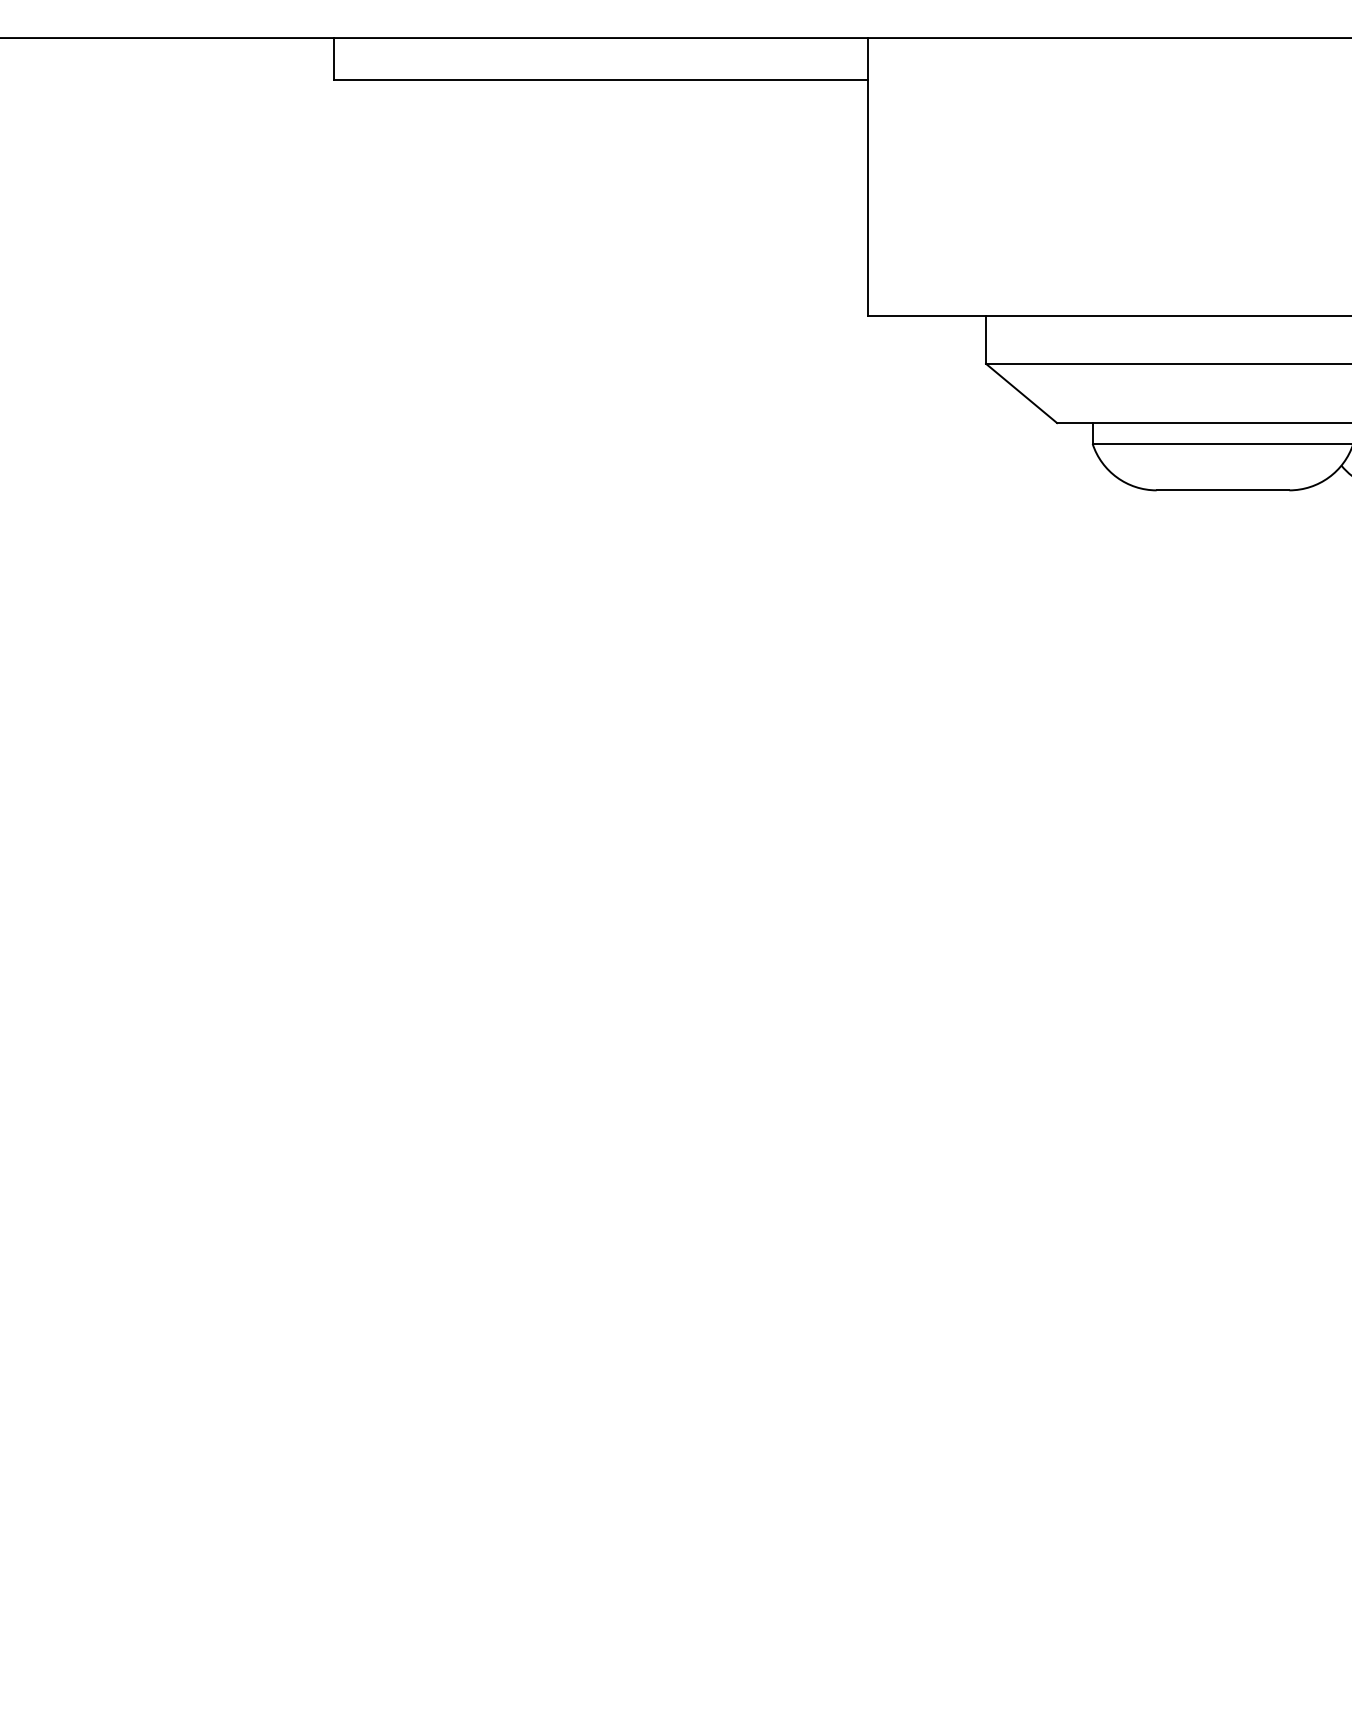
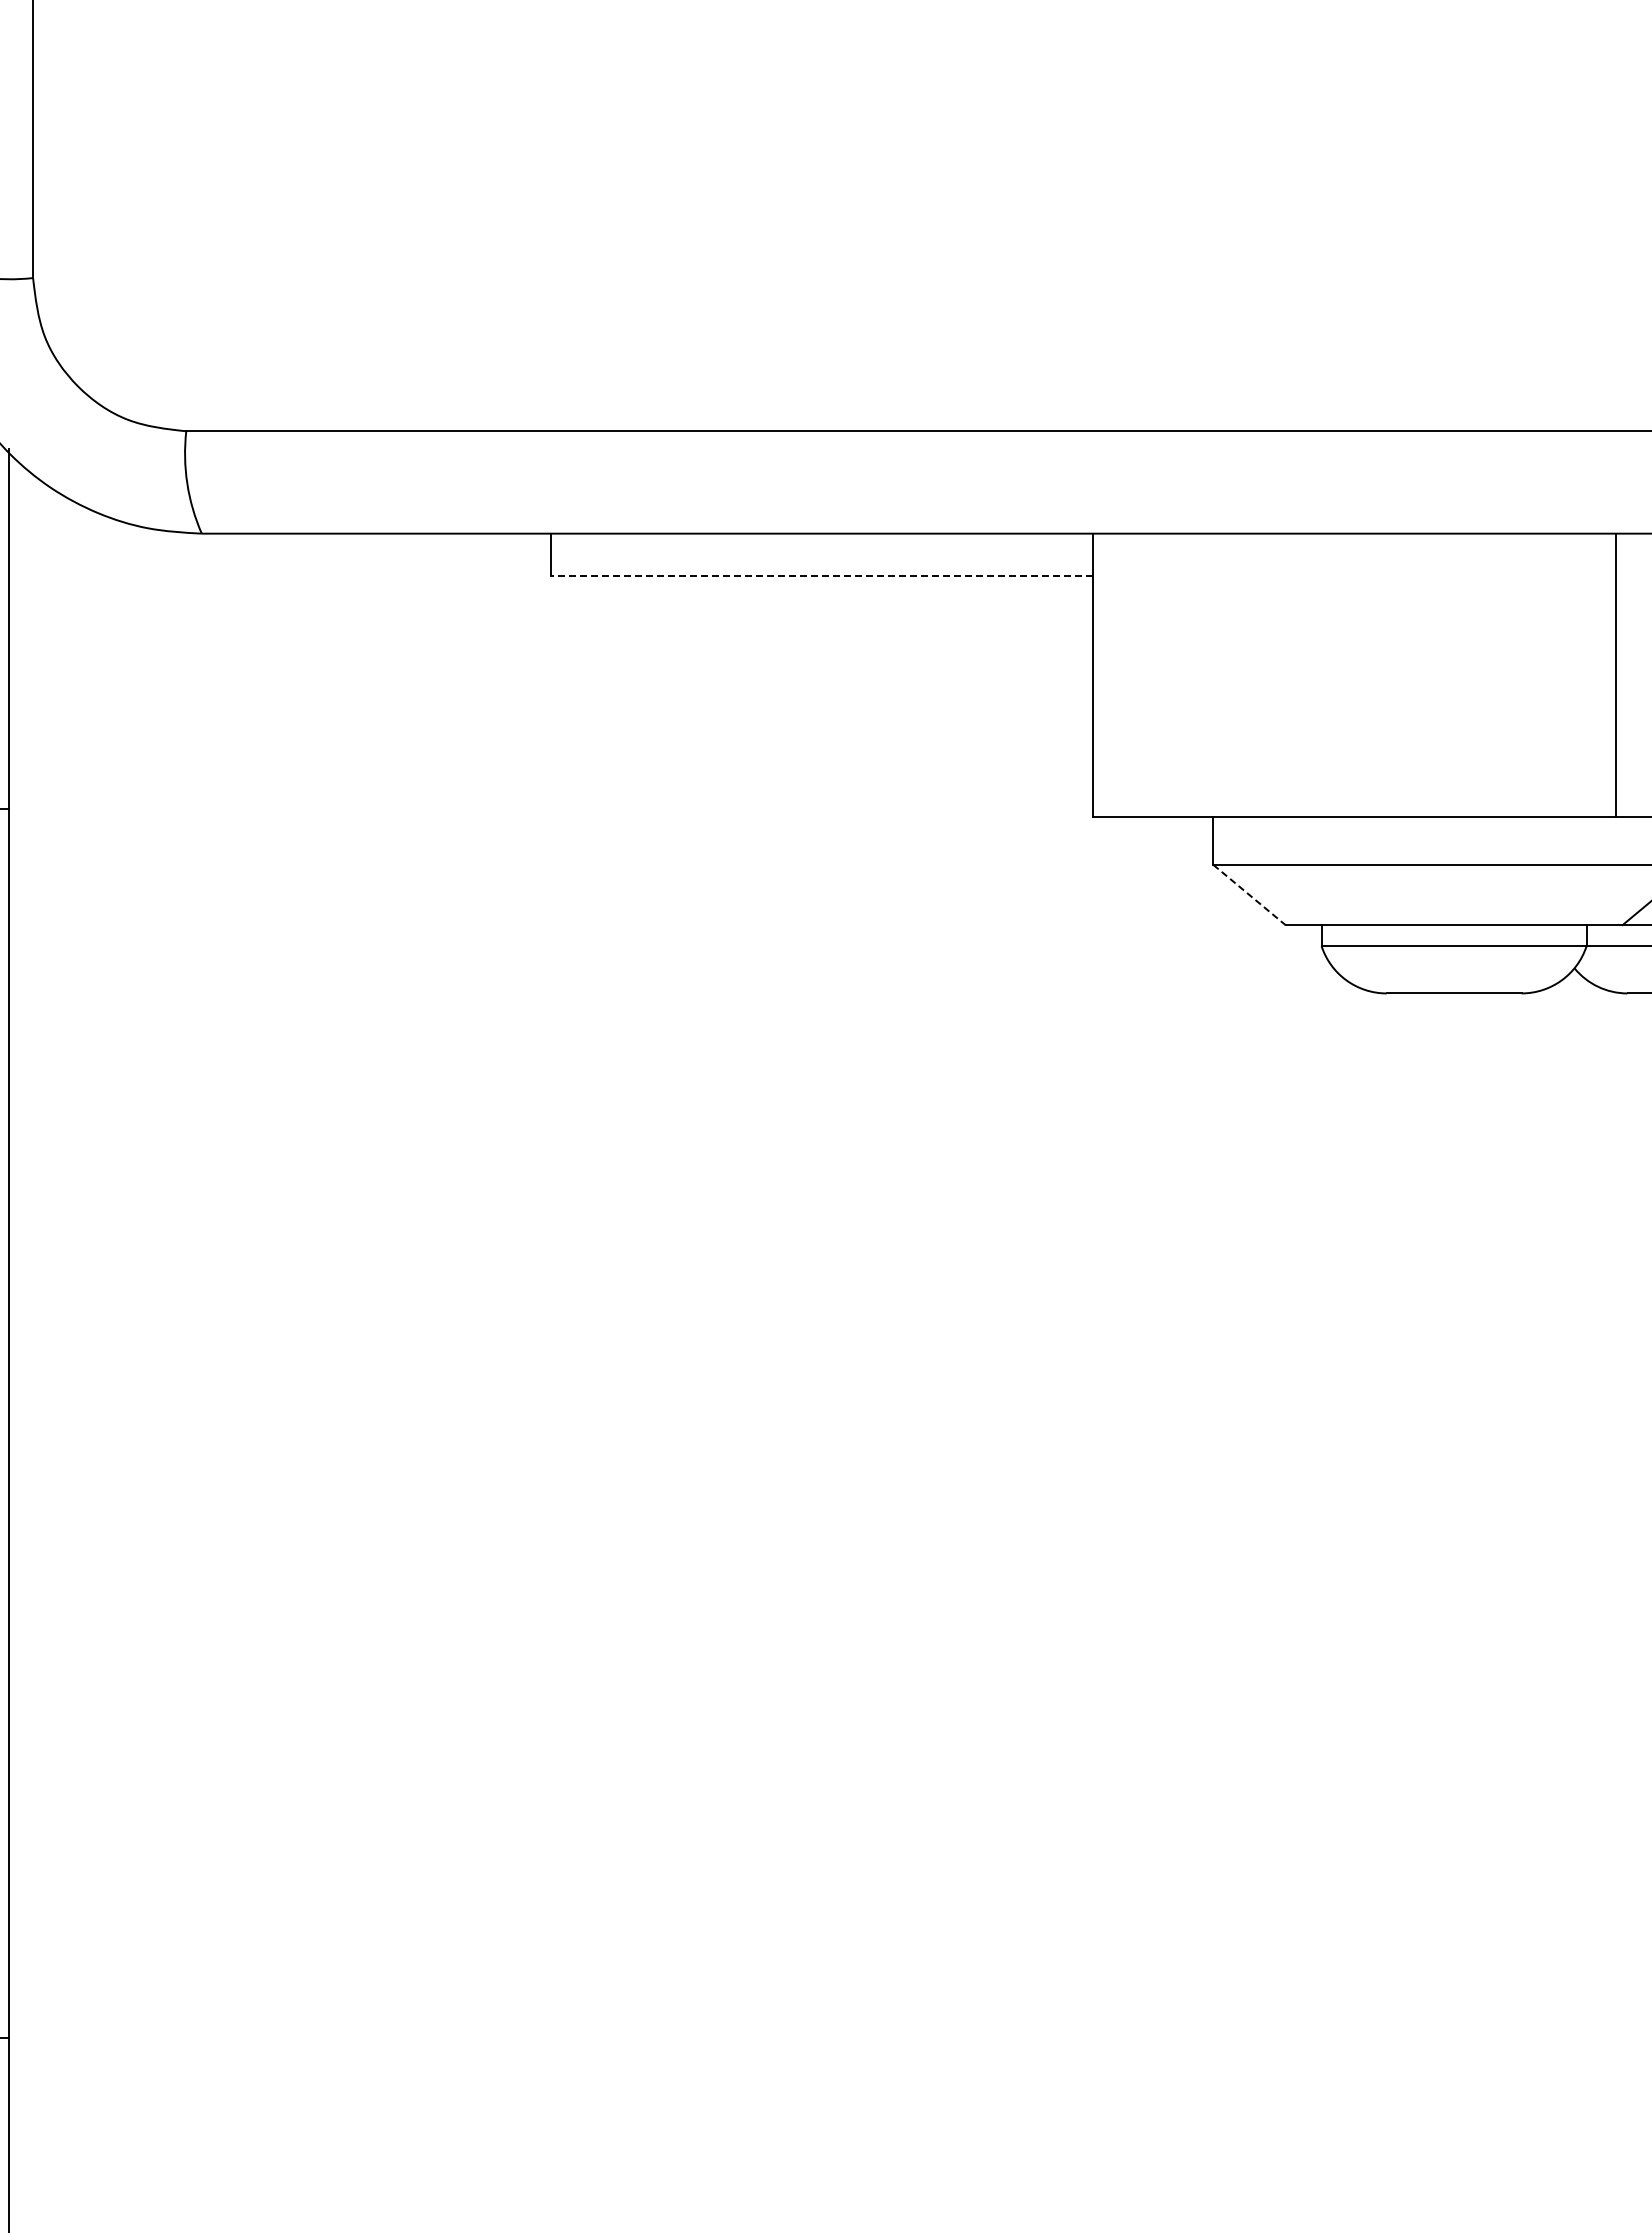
line: (600, 79) -> (821, 575), solid -> dashed
line: (1021, 394) -> (1249, 895), solid -> dashed

